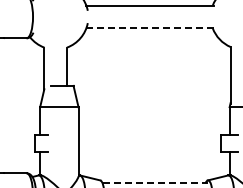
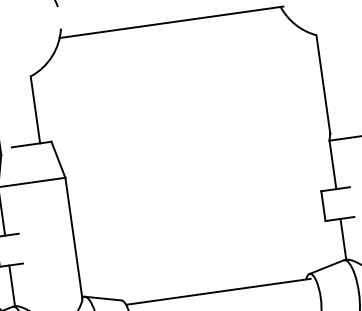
line: (150, 28) -> (171, 22), dashed -> solid
line: (155, 183) -> (218, 292), dashed -> solid

